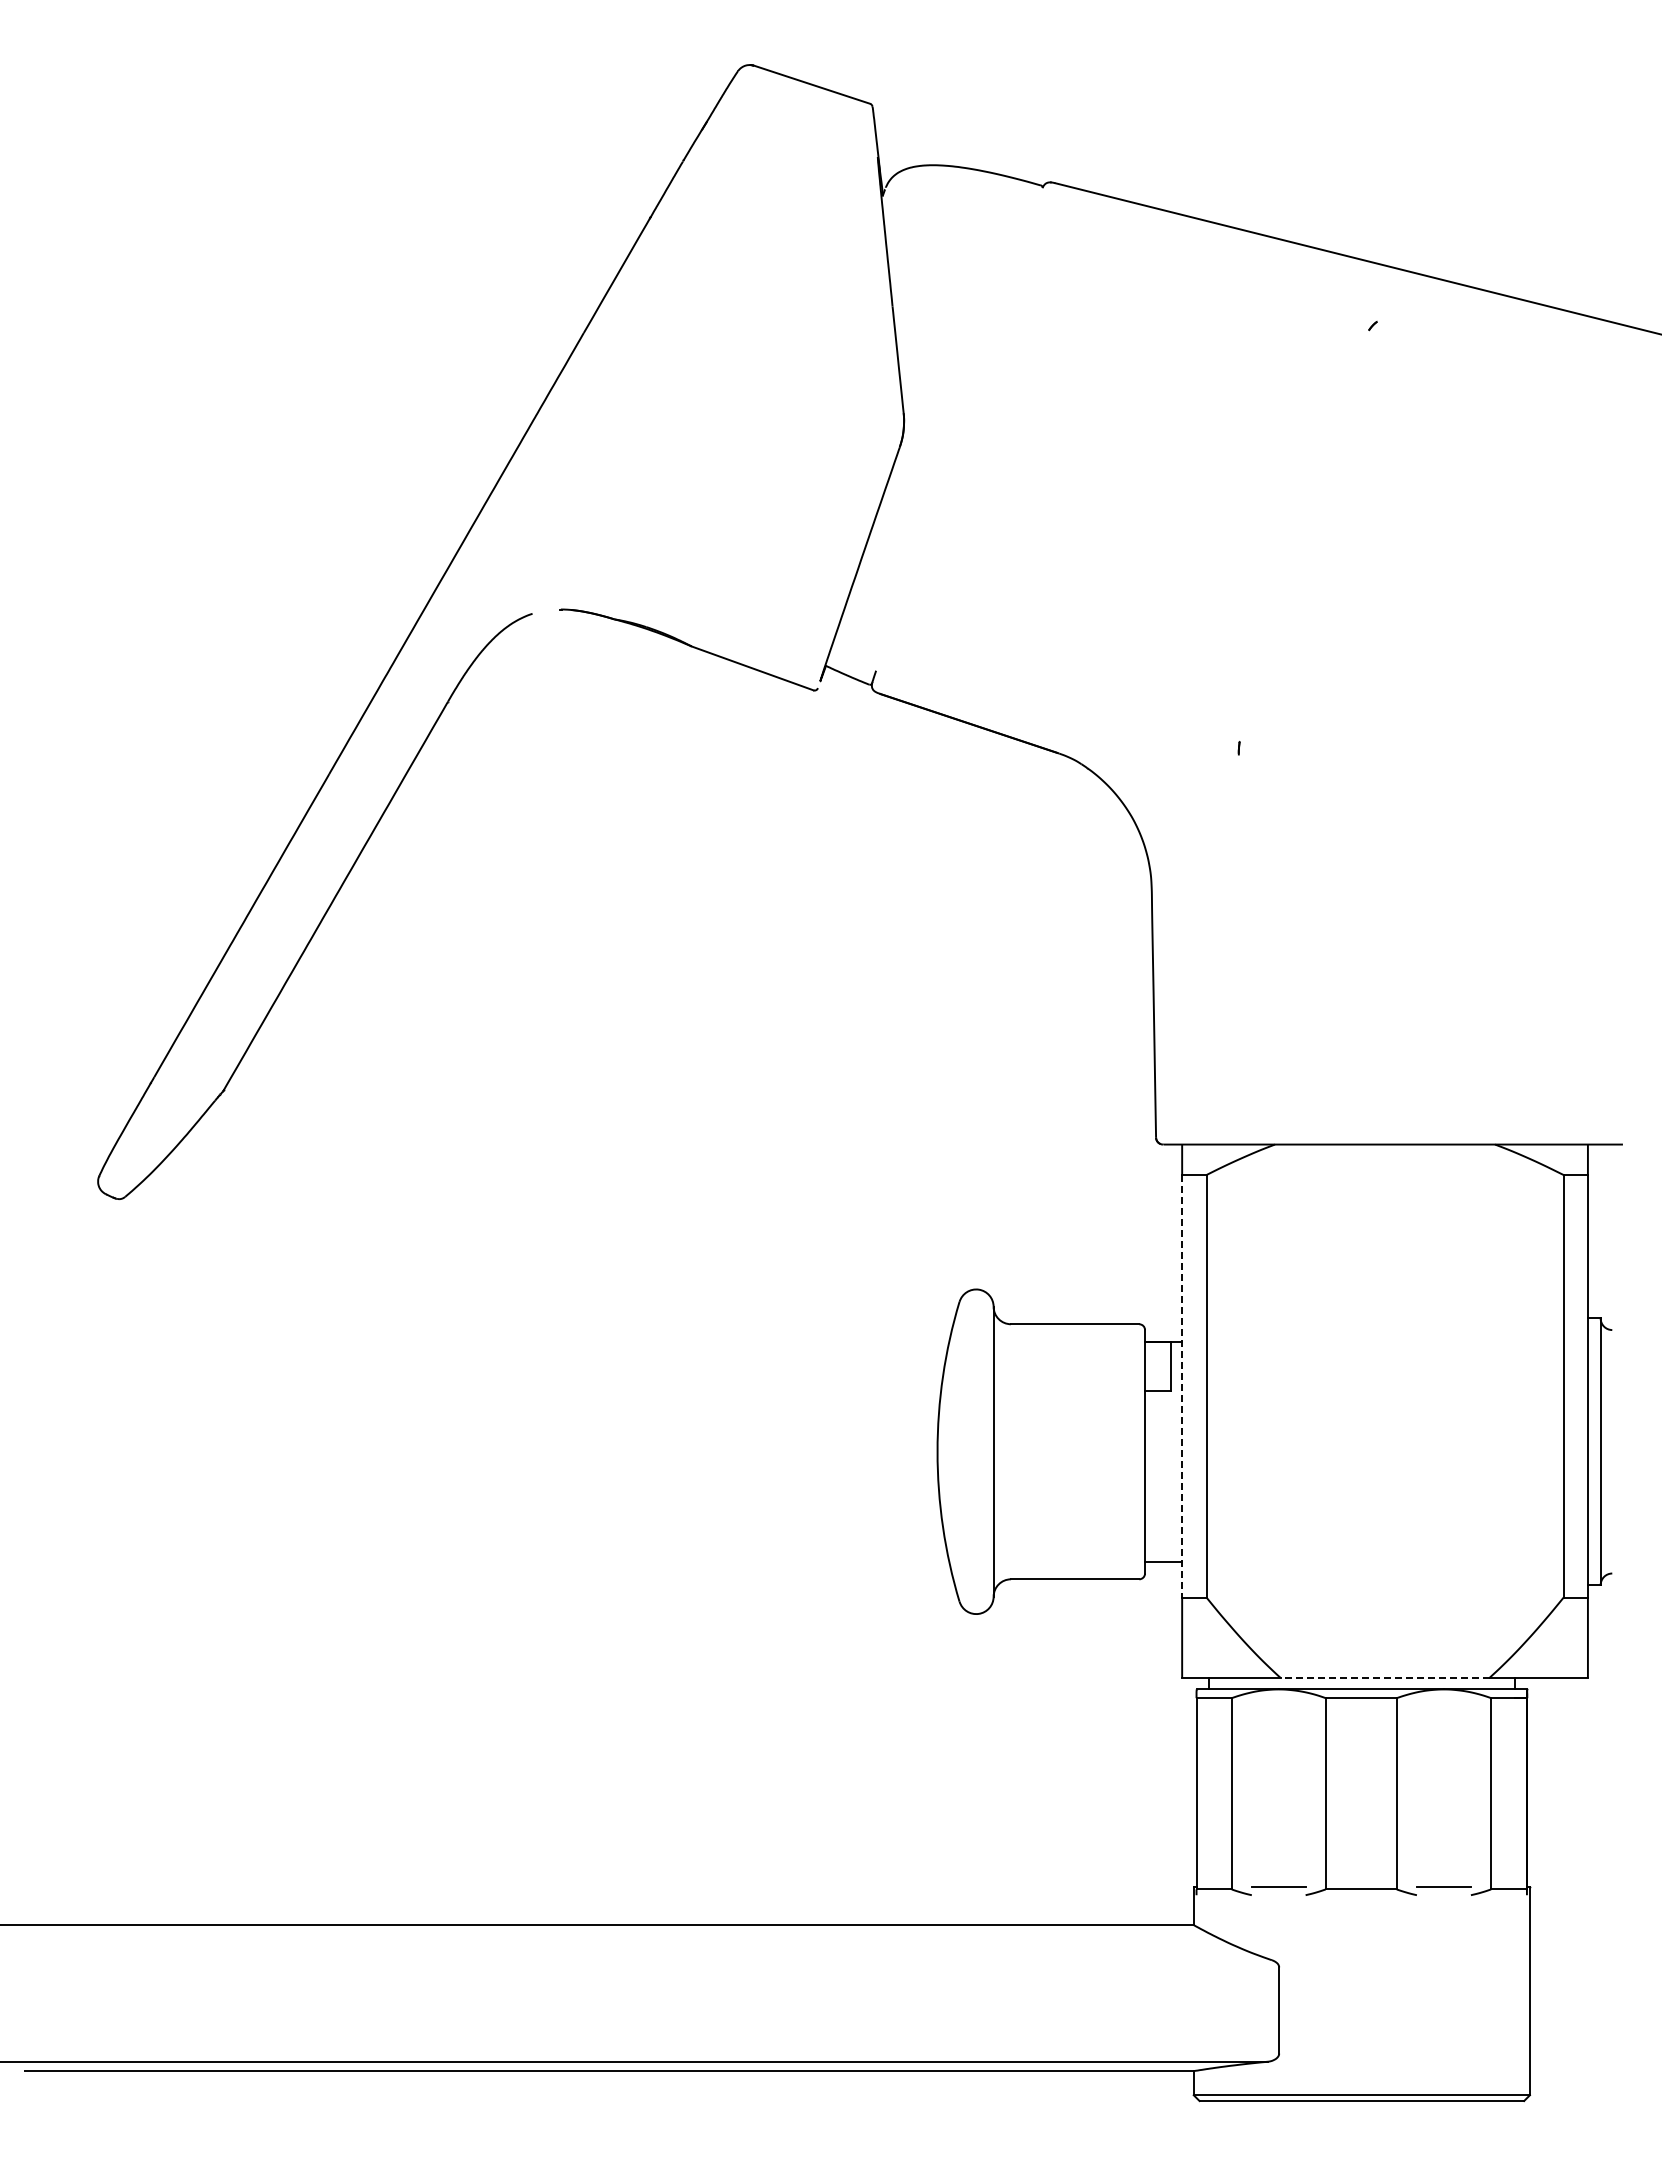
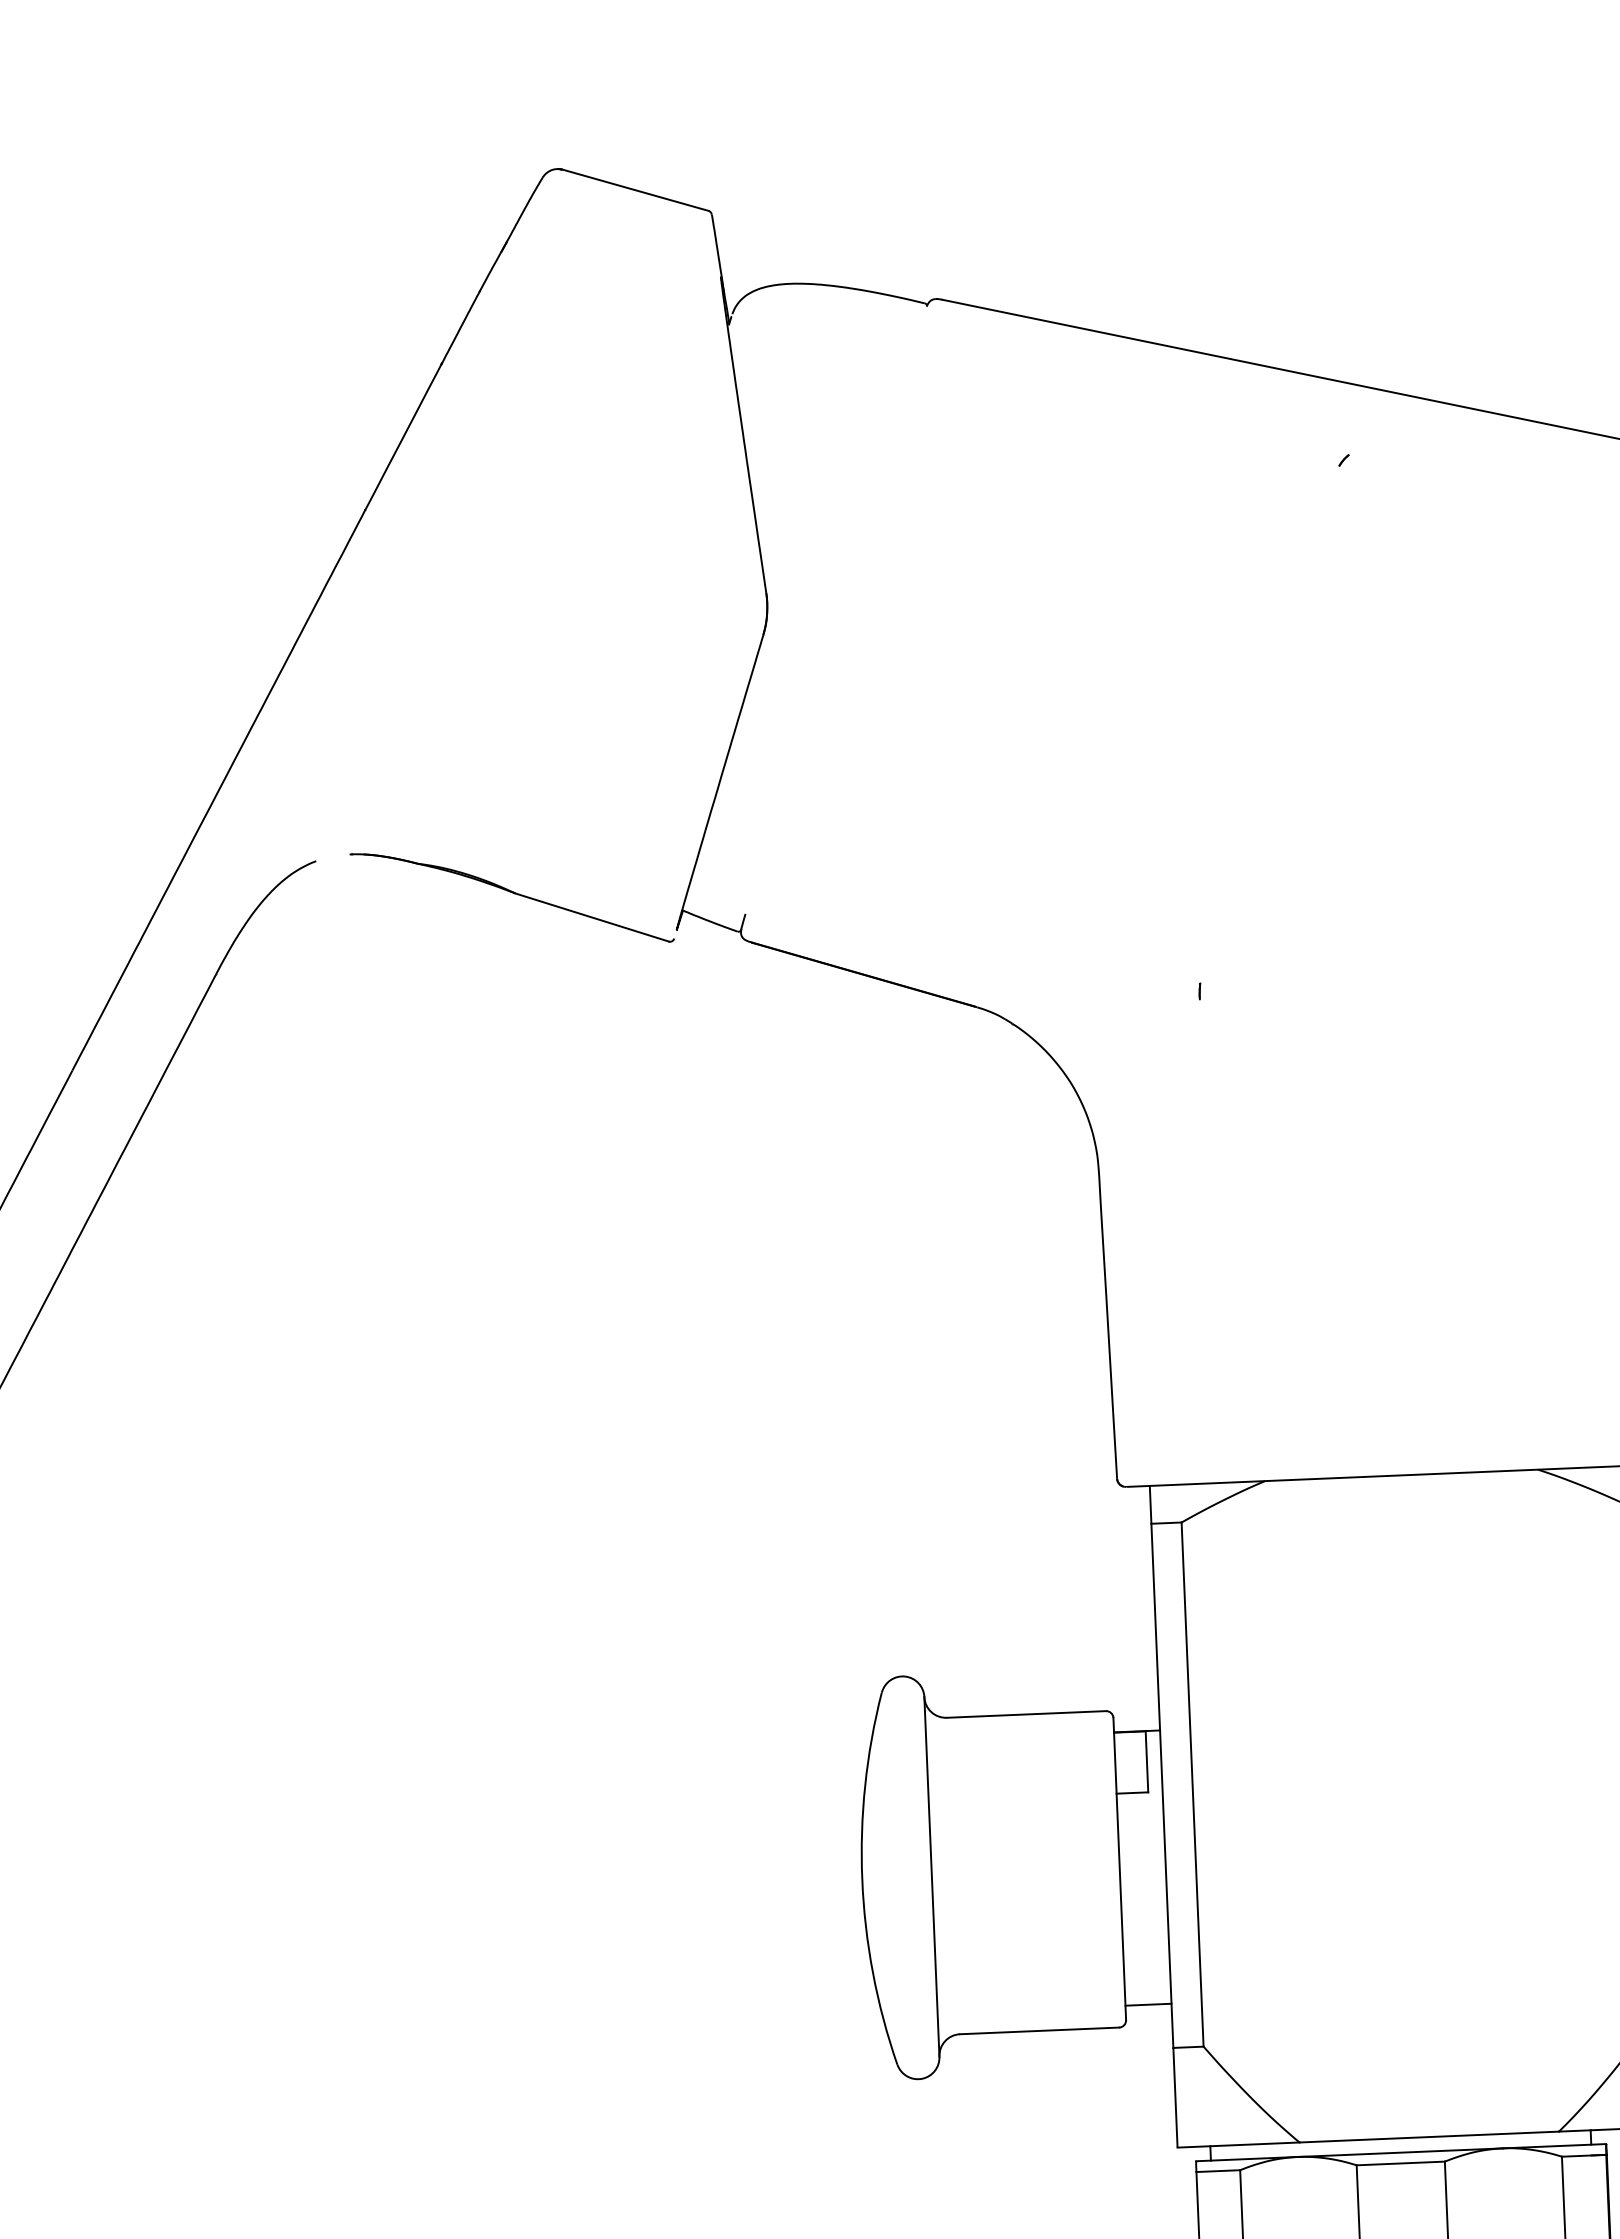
line: (1182, 1386) -> (1162, 1786), dashed -> solid
line: (1385, 1677) -> (1429, 2136), dashed -> solid

